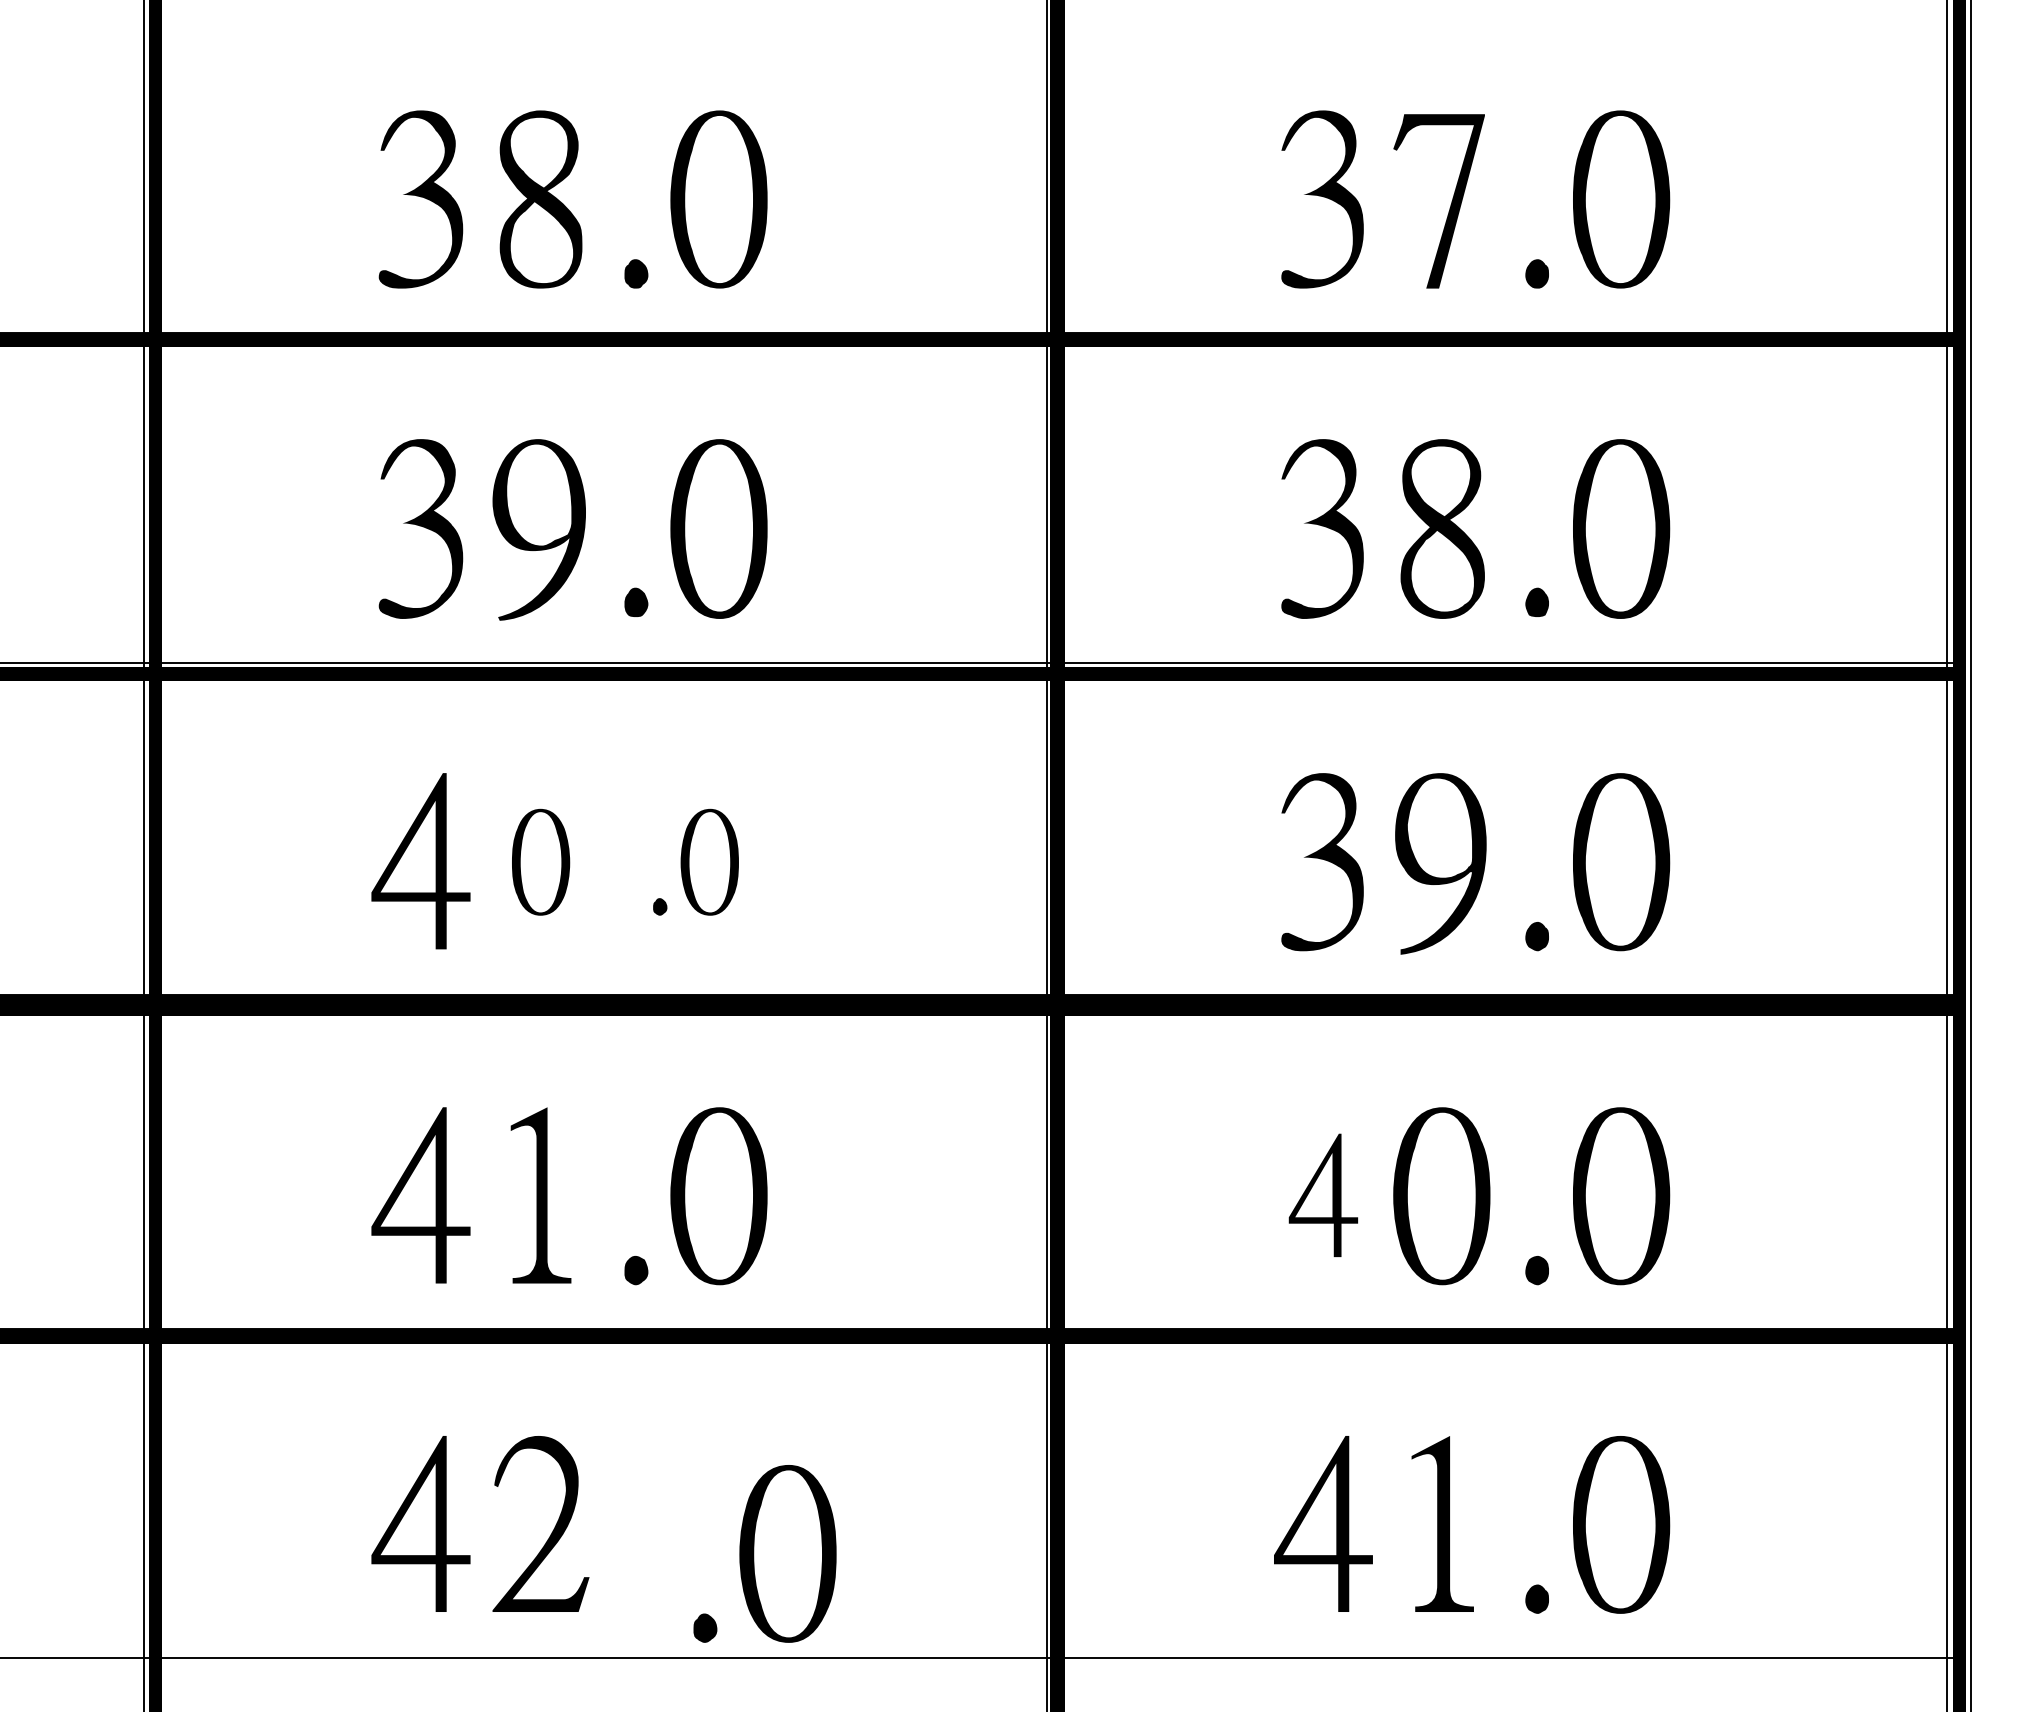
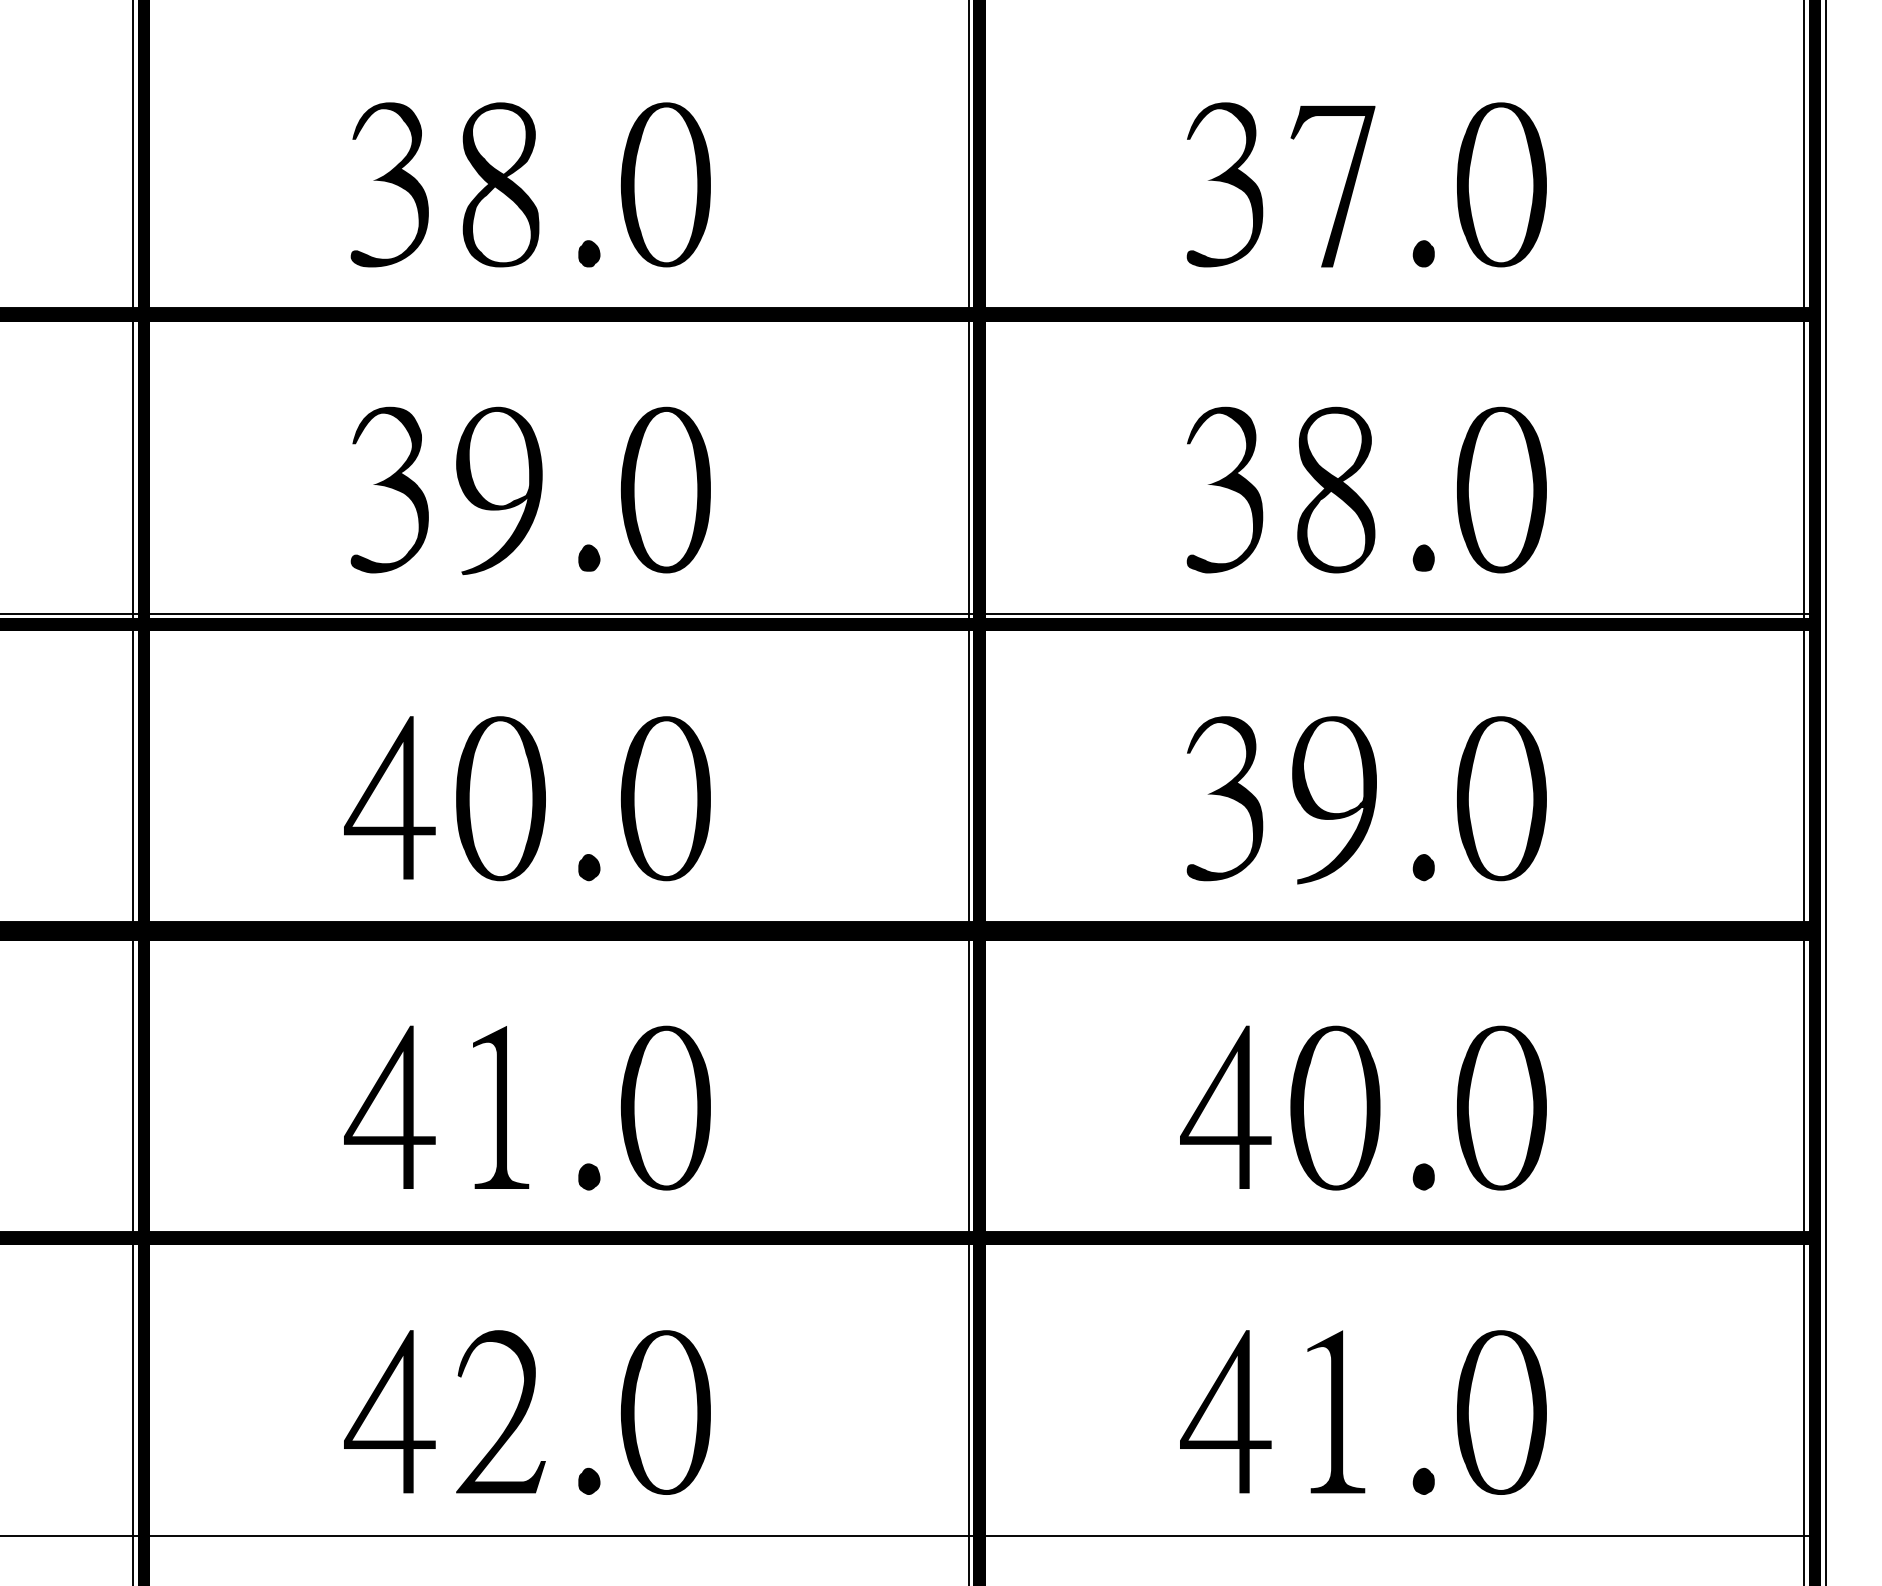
part: (540, 862) -> (500, 799), size x1.67
part: (695, 862) -> (644, 799), size x1.67
part: (1323, 1195) -> (1225, 1107), size x1.43
part: (764, 1553) -> (644, 1412), moved

